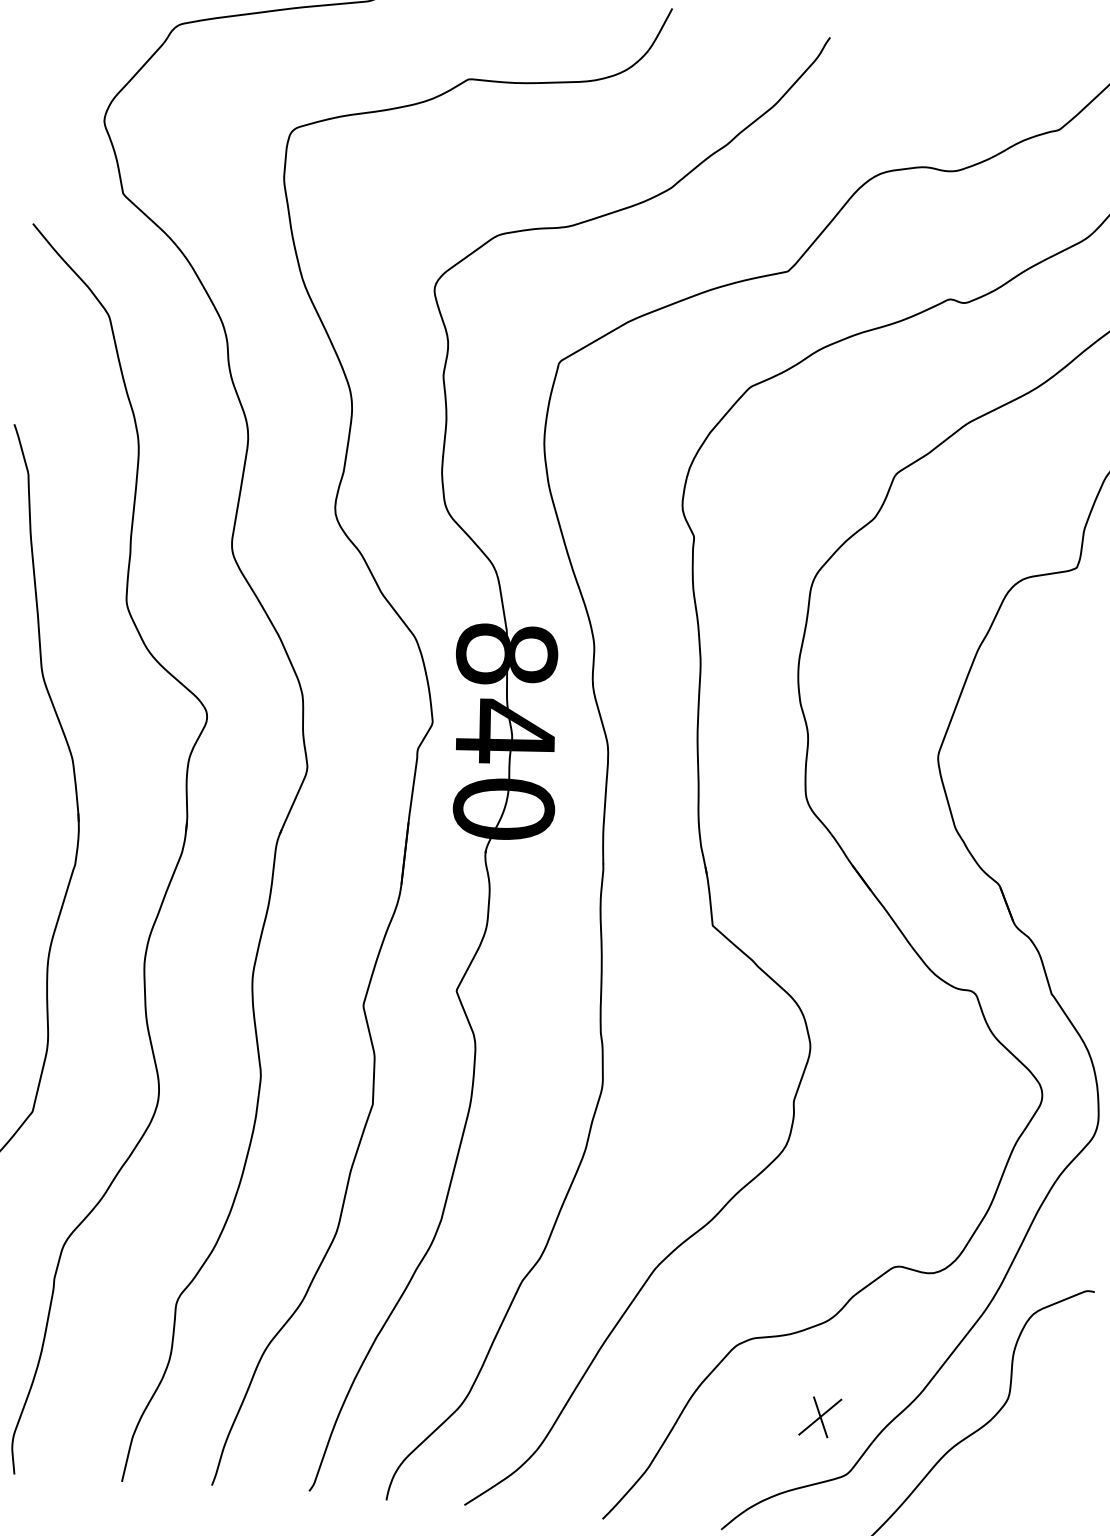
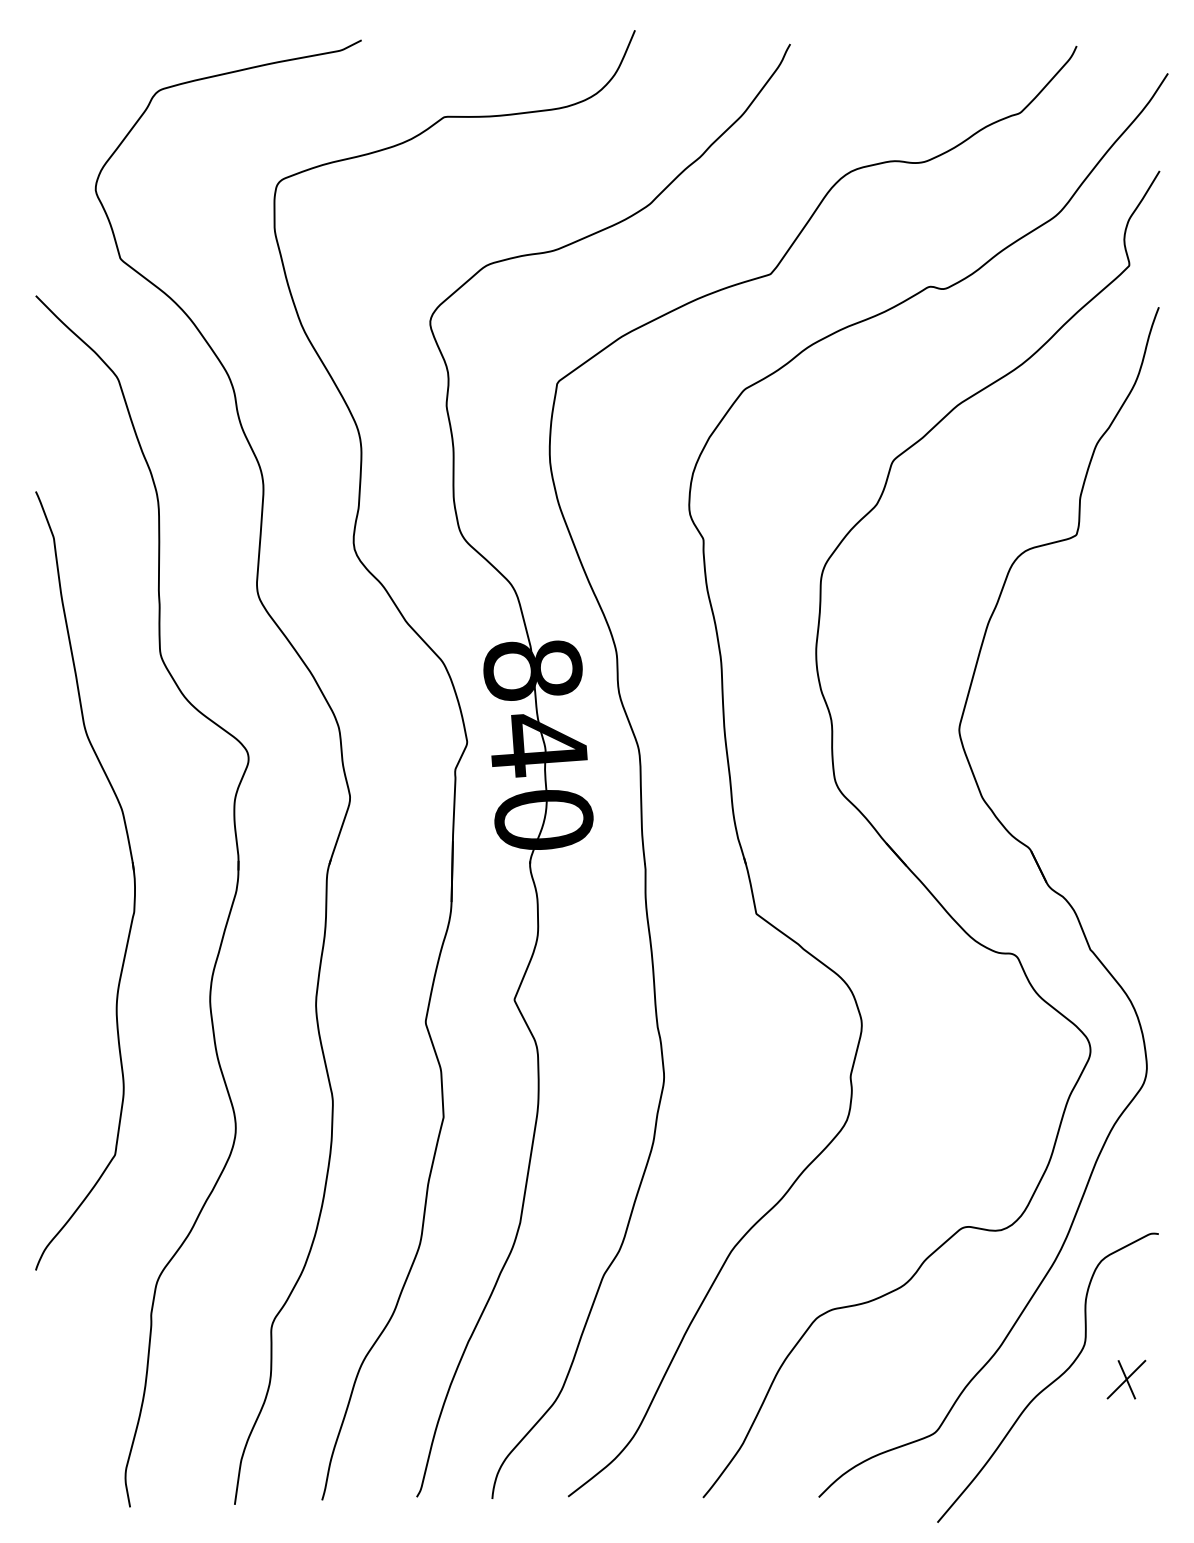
part: (820, 1417) -> (1126, 1379), moved

